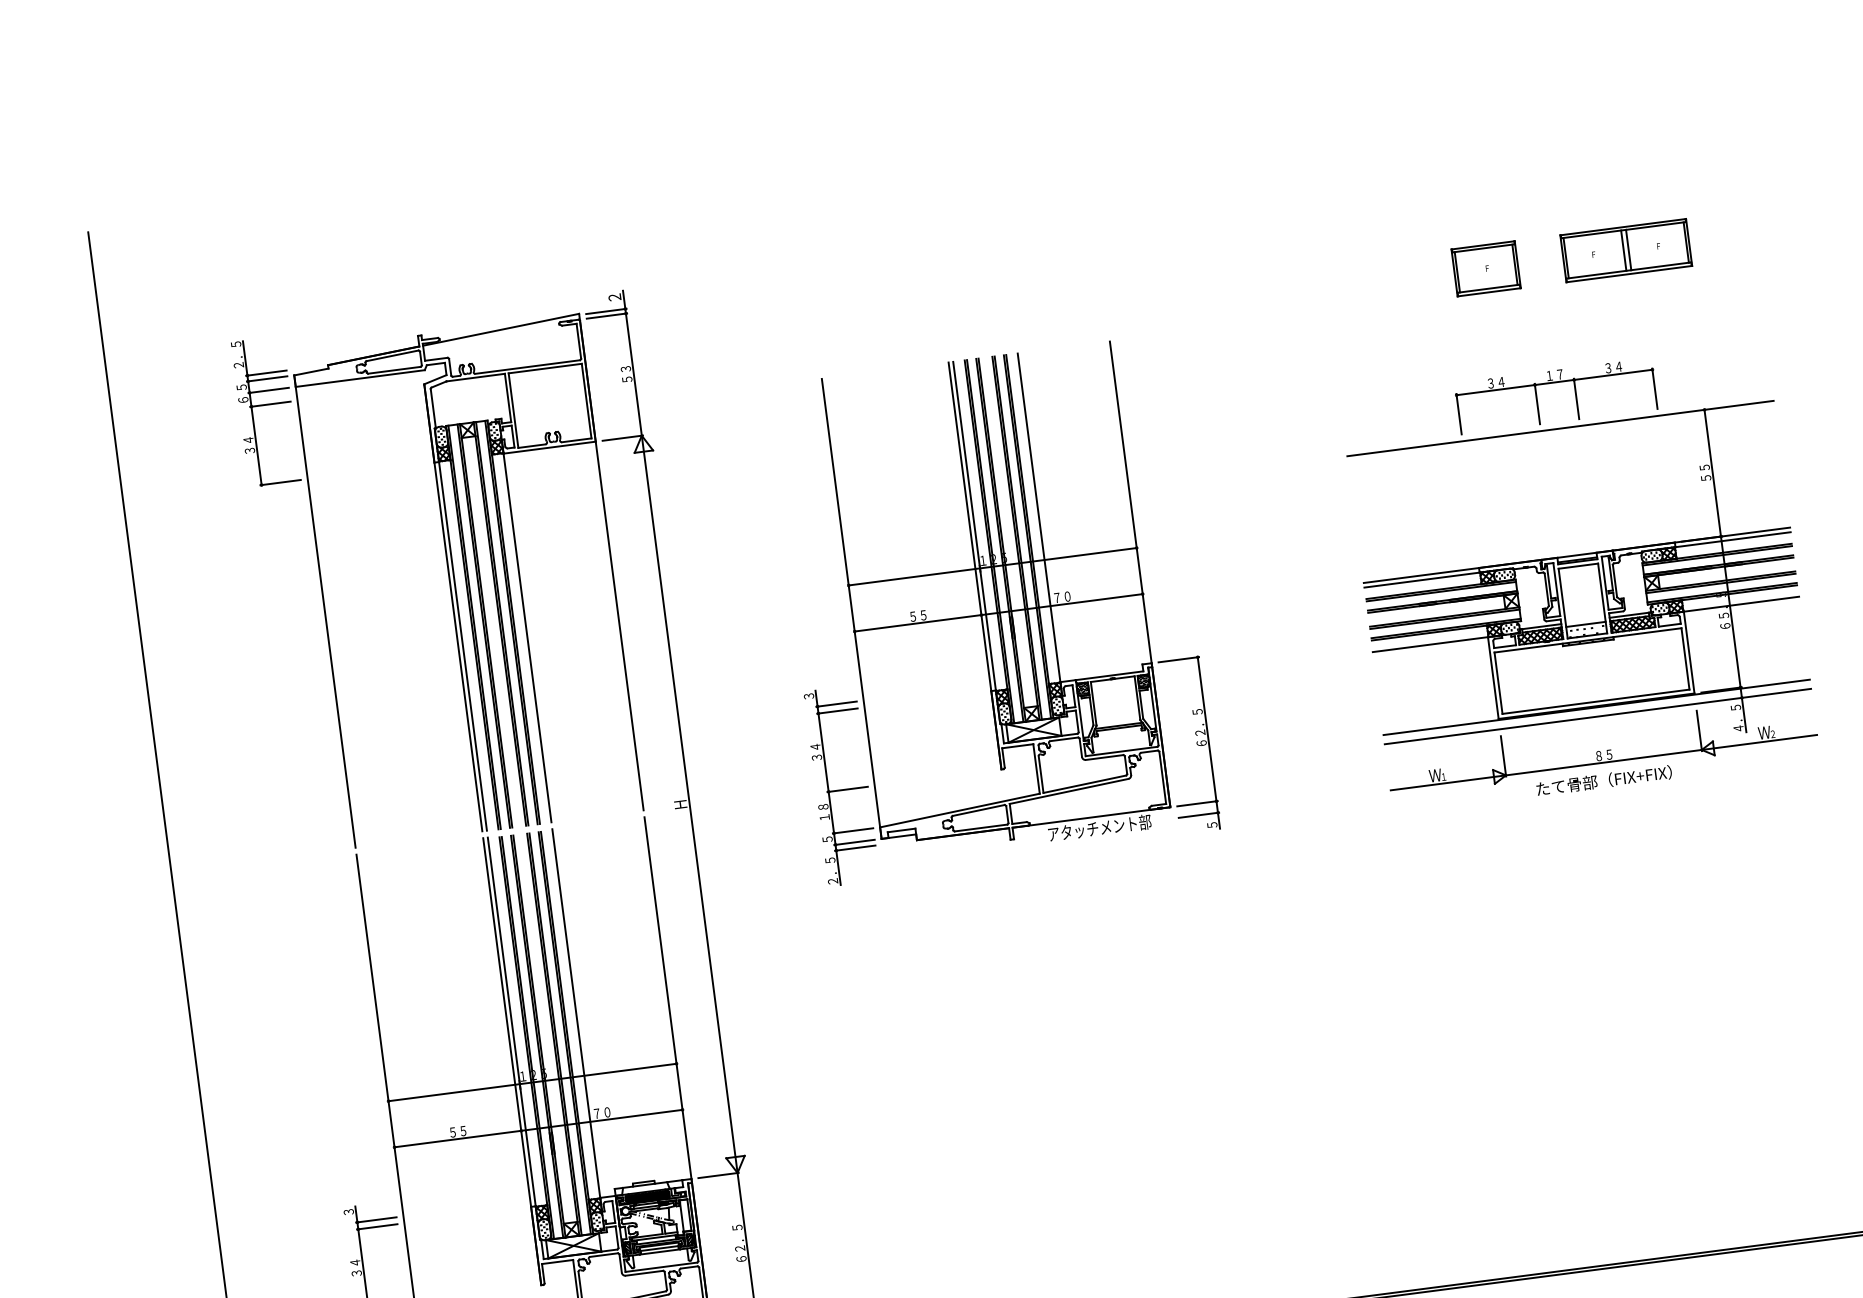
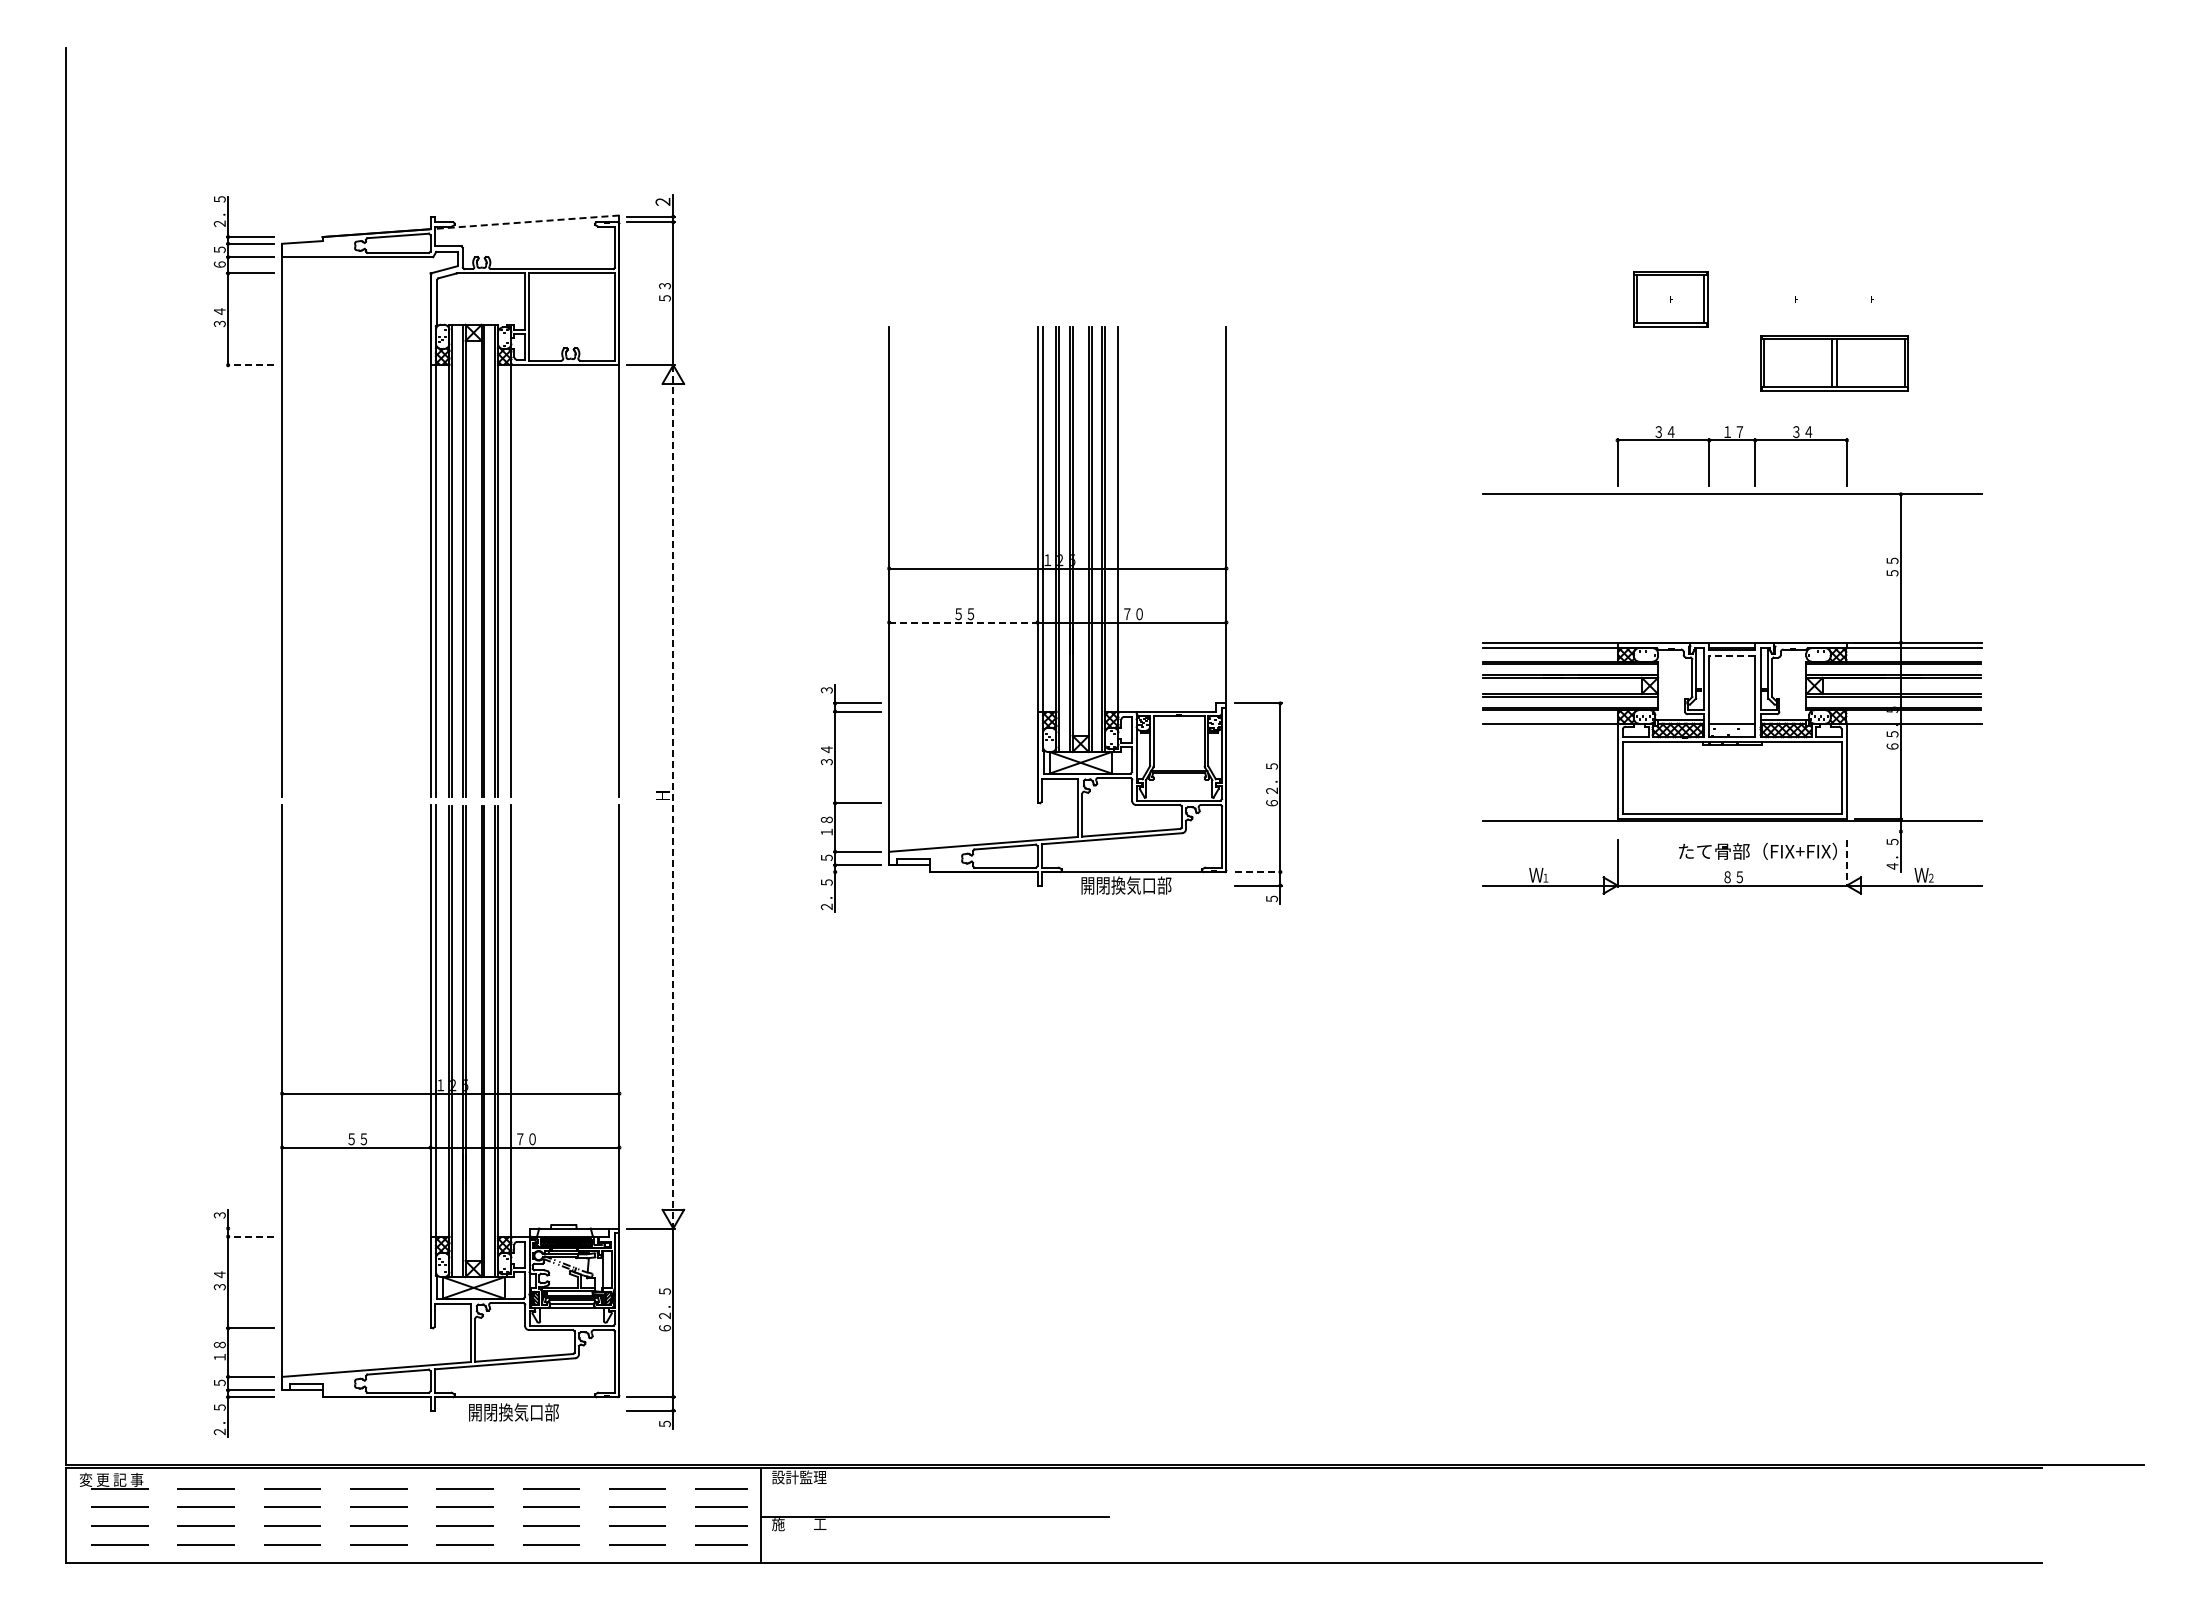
part: (1626, 250) -> (1834, 363), moved
line: (500, 330) -> (526, 222), solid -> dashed
line: (280, 482) -> (250, 365), solid -> dashed
line: (1577, 566) -> (1731, 655), solid -> dashed
line: (918, 623) -> (963, 622), solid -> dashed
line: (1597, 716) -> (1731, 831), removed
line: (1699, 731) -> (1846, 863), solid -> dashed
text: (1603, 779) -> (1757, 850), moved
line: (689, 804) -> (673, 796), solid -> dashed
line: (1197, 804) -> (1258, 872), solid -> dashed
text: (1099, 828) -> (1141, 885), アタッチメント部 -> 開閉換気口部
line: (855, 848) -> (857, 872), removed
line: (376, 1219) -> (250, 1228), removed
line: (377, 1226) -> (250, 1236), solid -> dashed

